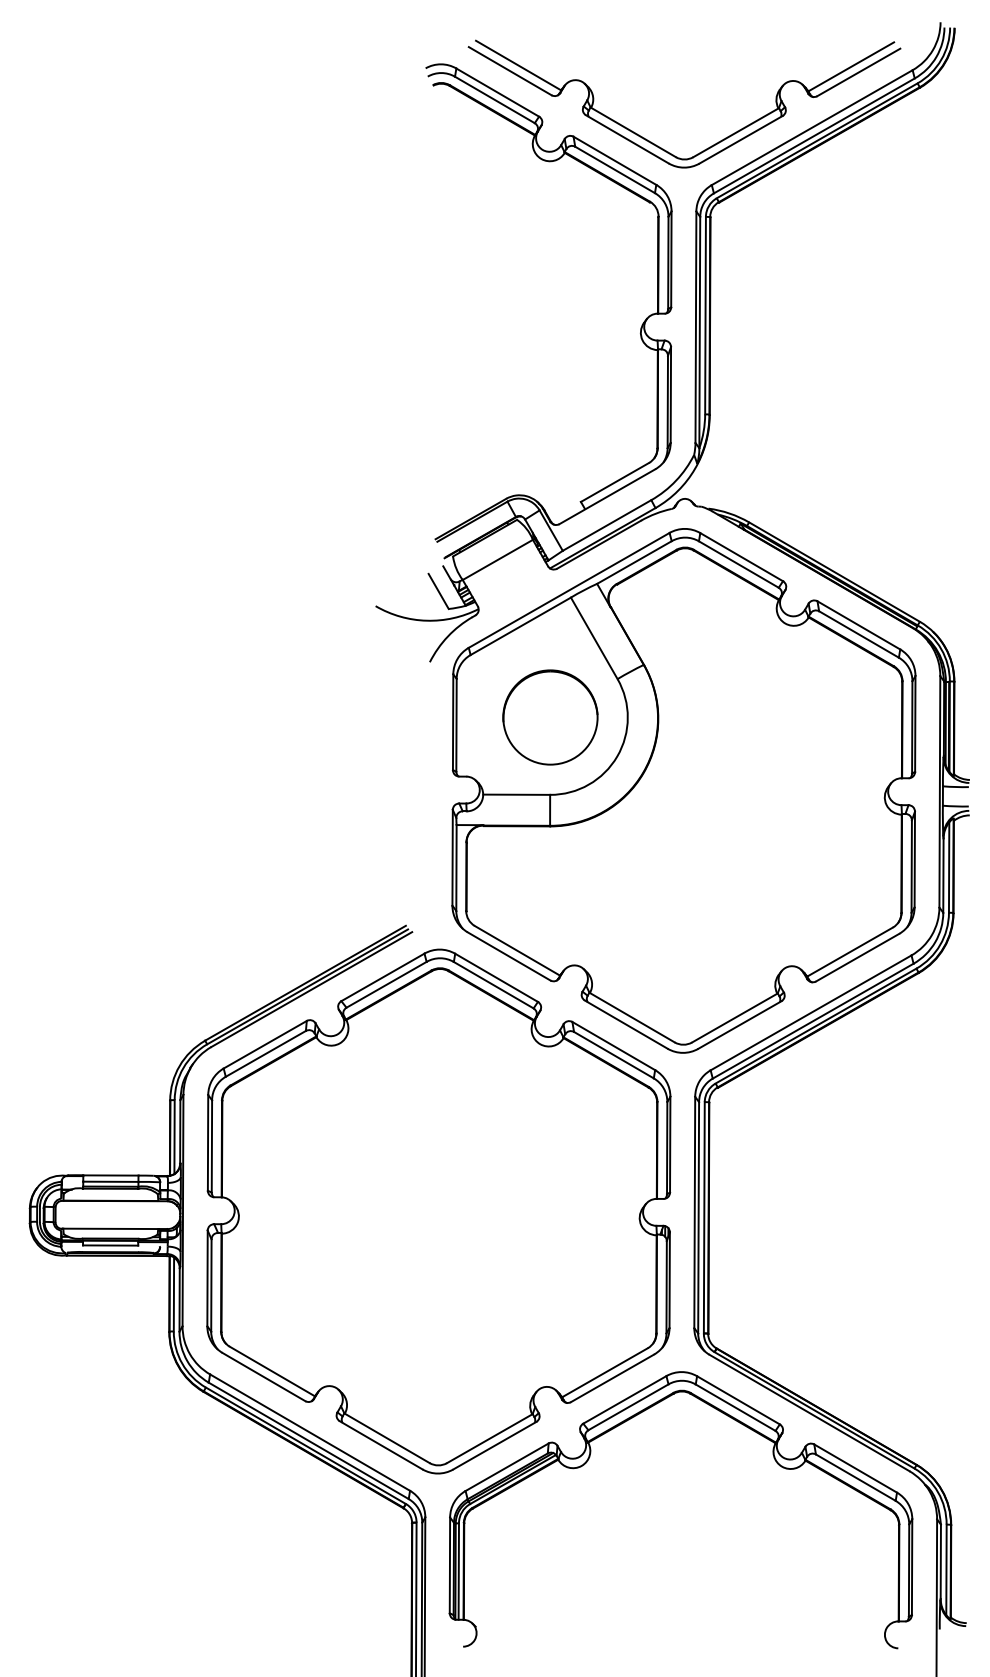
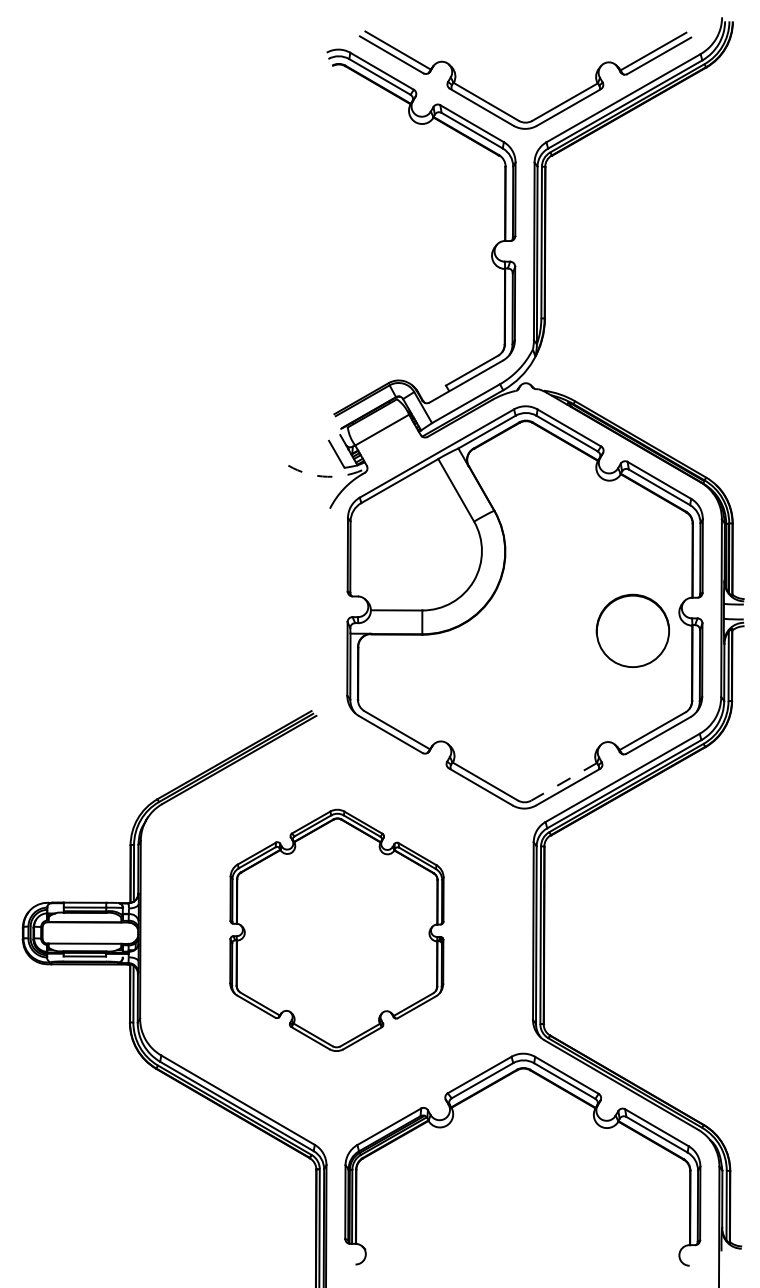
arc: (426, 620) -> (327, 476), solid -> dashed
circle: (550, 717) -> (632, 630), moved
line: (734, 1018) -> (563, 782), solid -> dashed
part: (438, 1211) -> (336, 930), size x0.6

